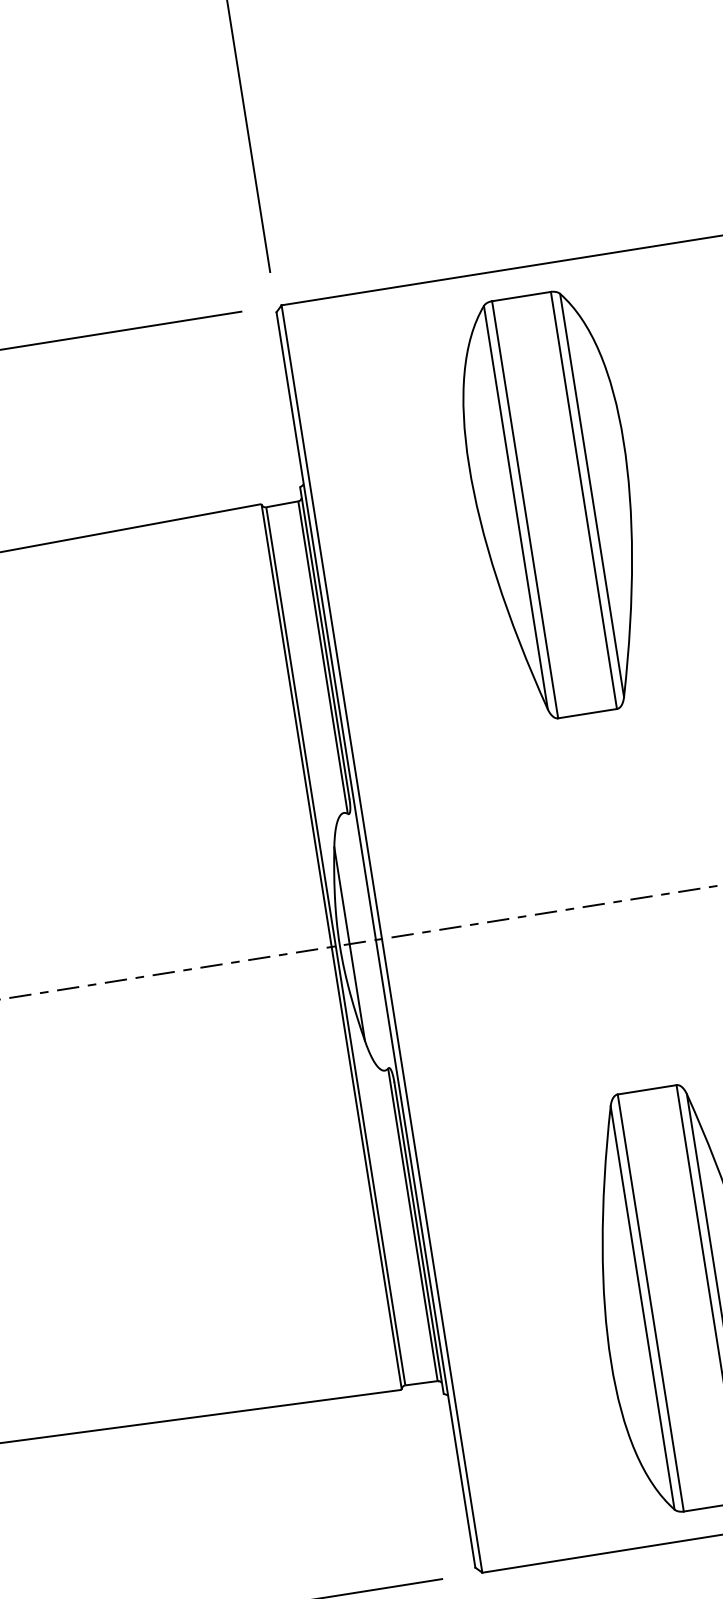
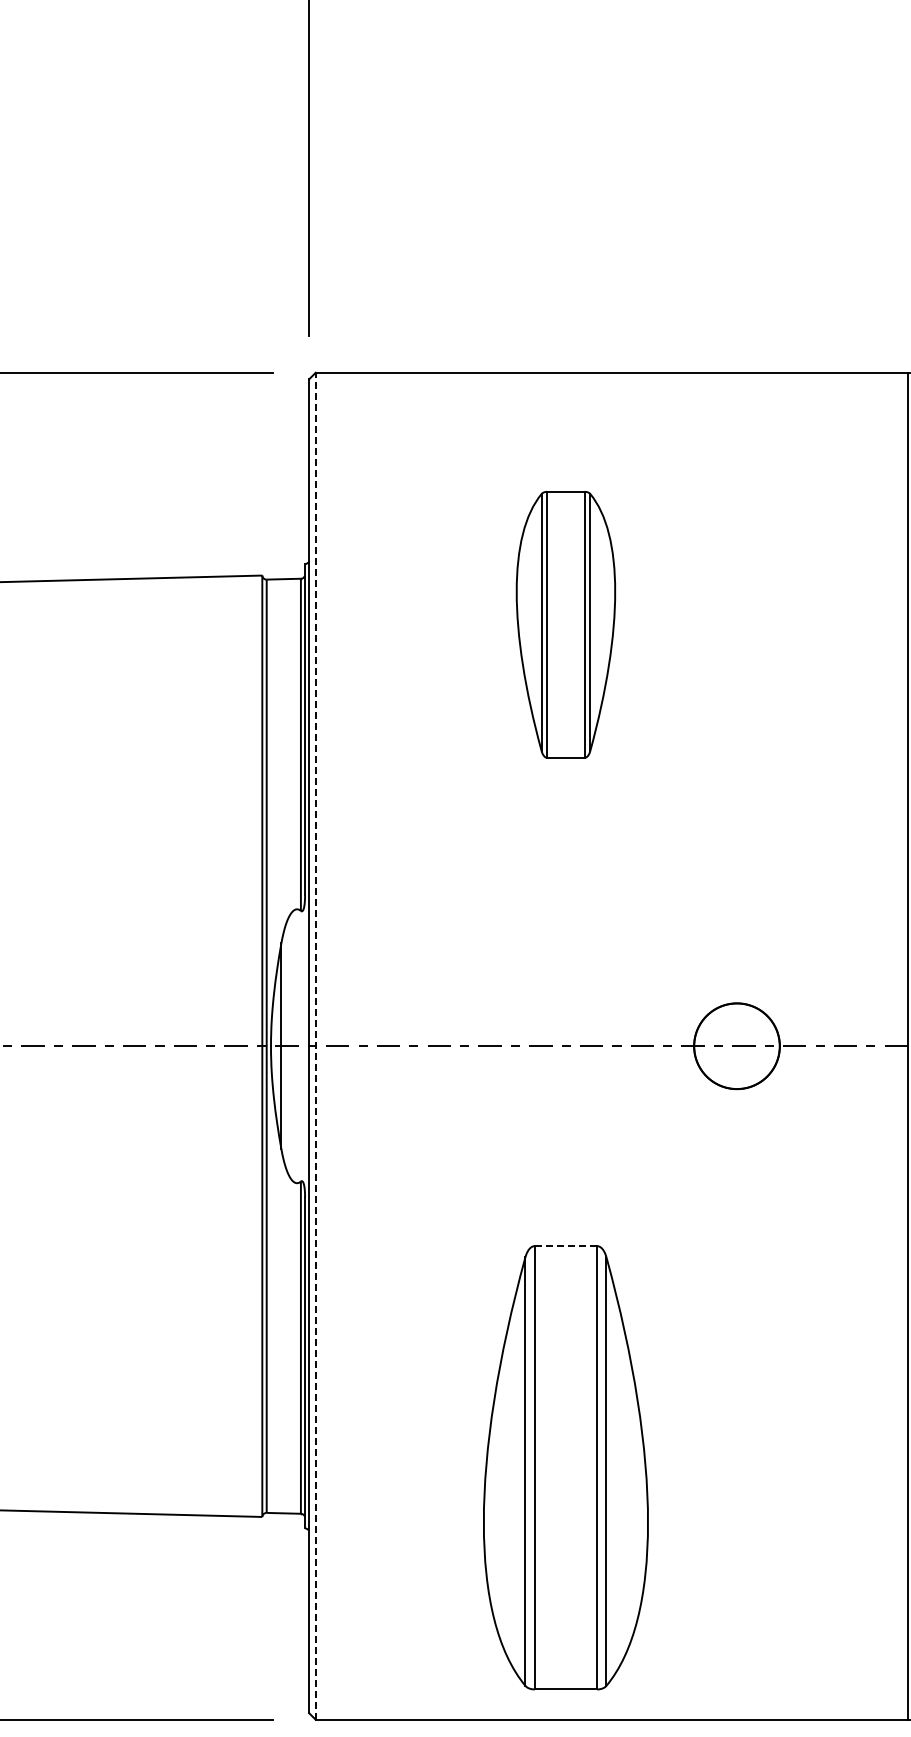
part: (554, 504) -> (565, 624), size x0.6
line: (381, 939) -> (315, 1046), solid -> dashed
line: (646, 1090) -> (565, 1246), solid -> dashed

